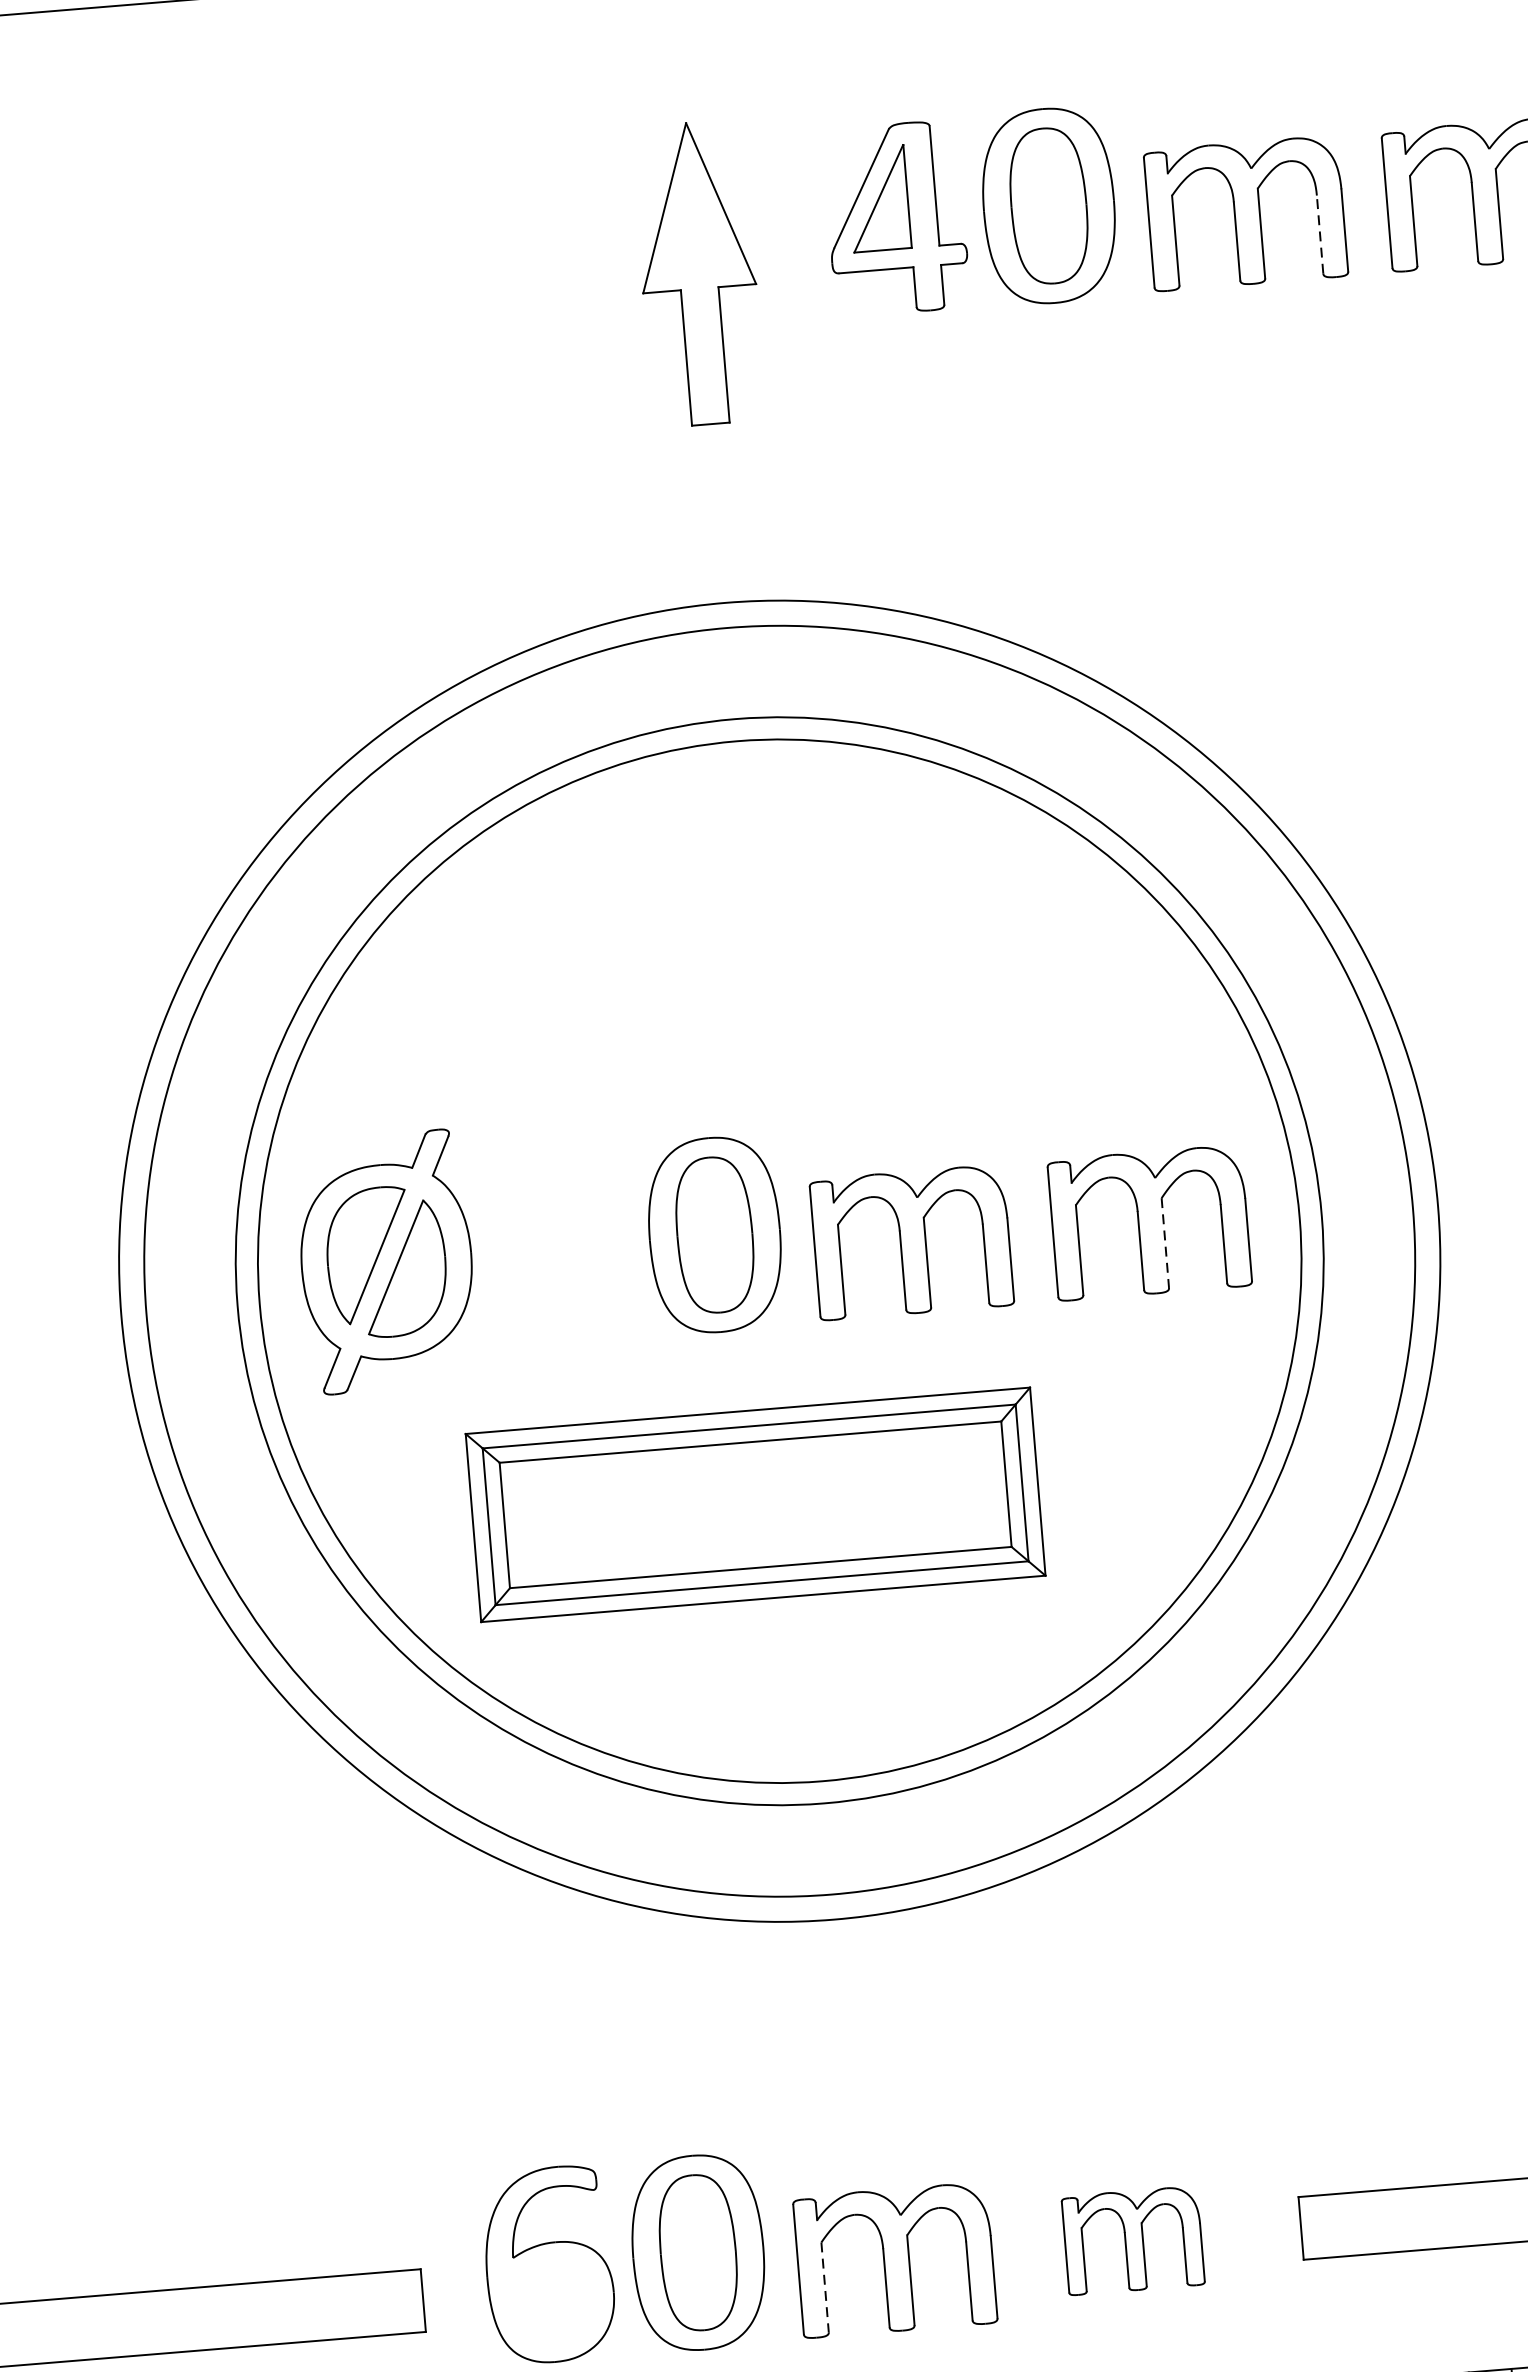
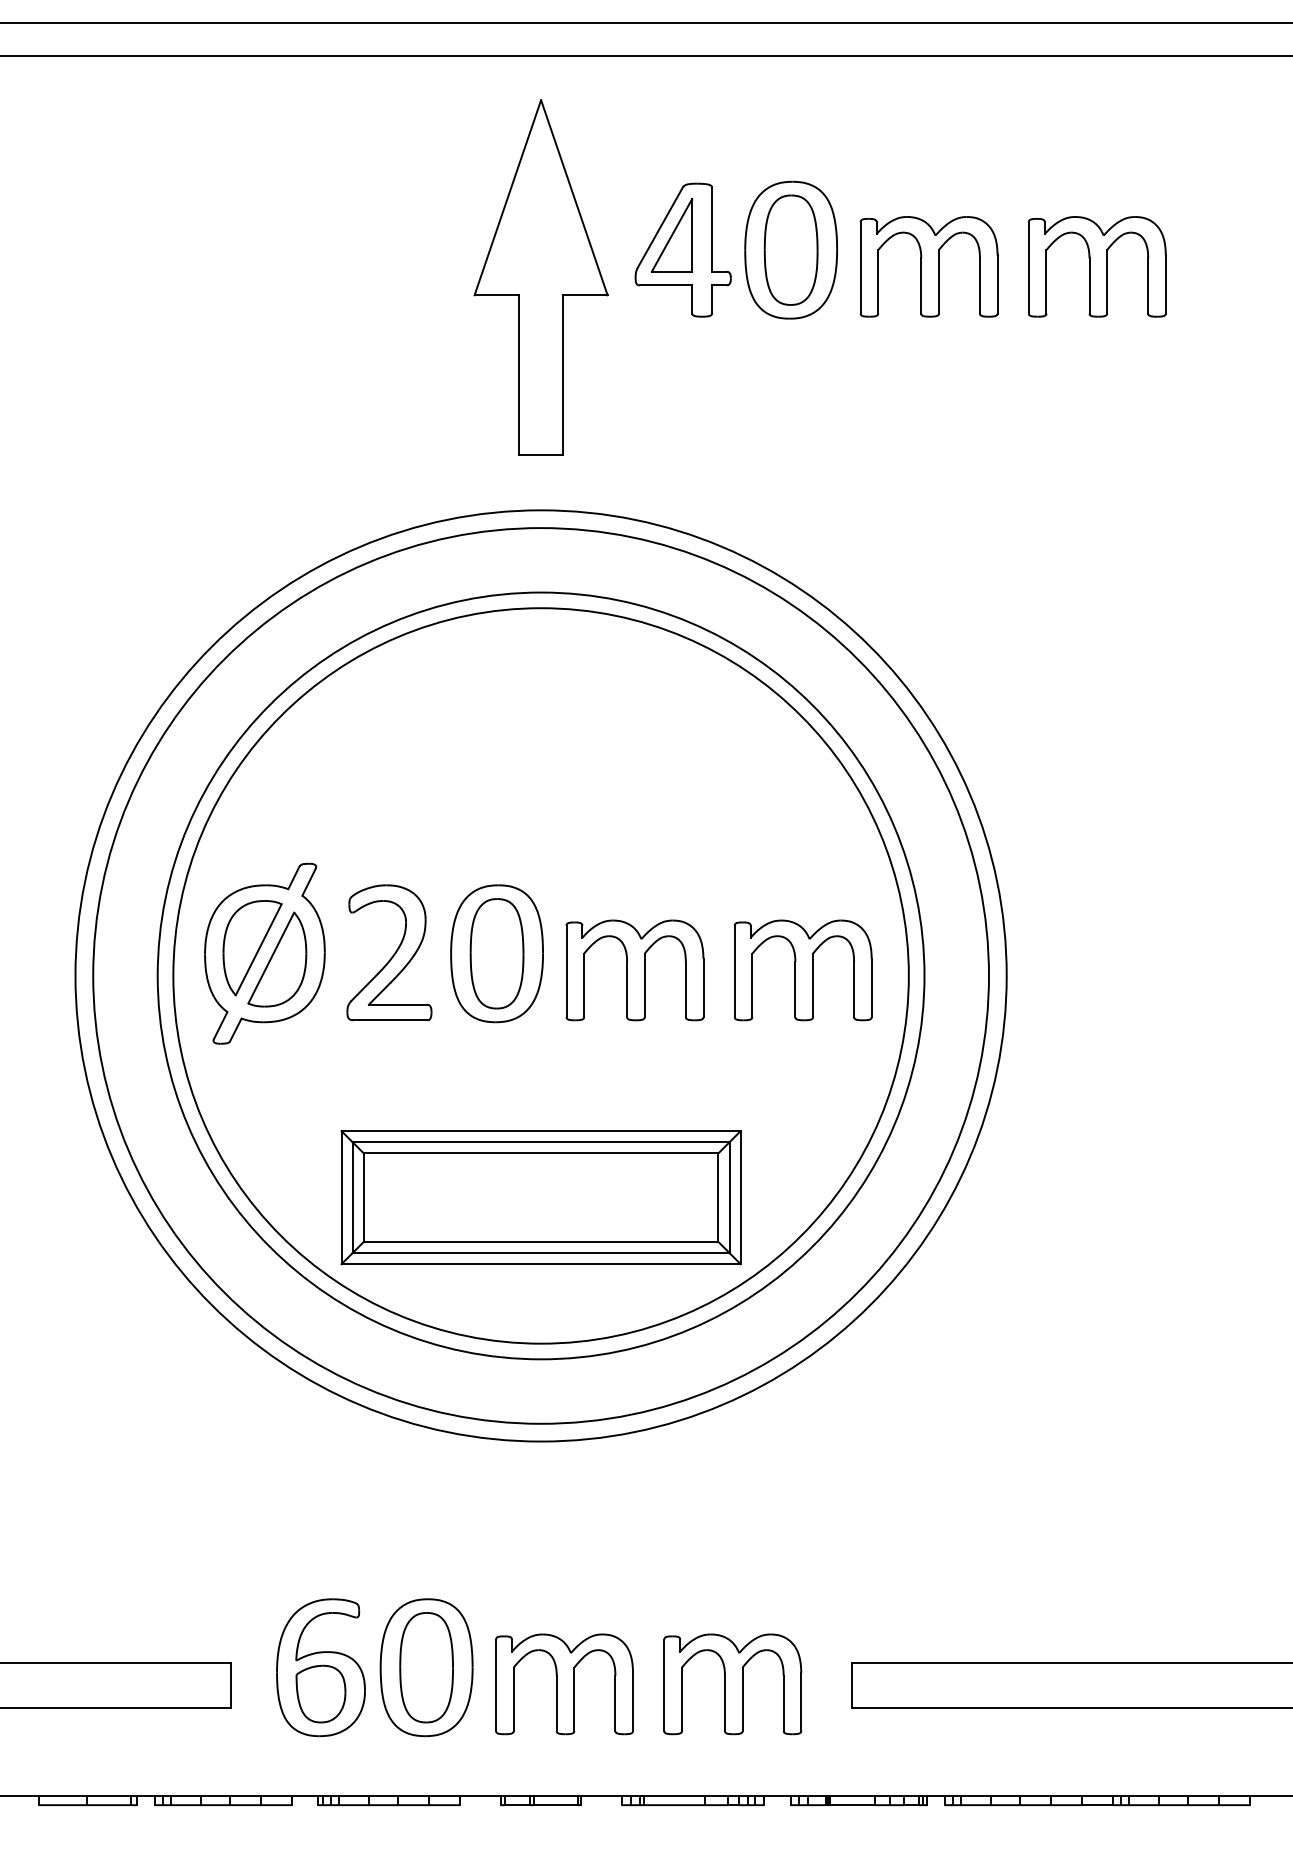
line: (1319, 235) -> (979, 286), dashed -> solid
part: (697, 273) -> (540, 277), size x1.67
line: (1166, 1243) -> (813, 985), dashed -> solid
part: (562, 1245) -> (389, 952), added
part: (754, 1504) -> (540, 1197), moved
part: (1132, 2240) -> (732, 1684), size x1.43
line: (824, 2287) -> (513, 1699), dashed -> solid
part: (551, 2301) -> (320, 1693), added

